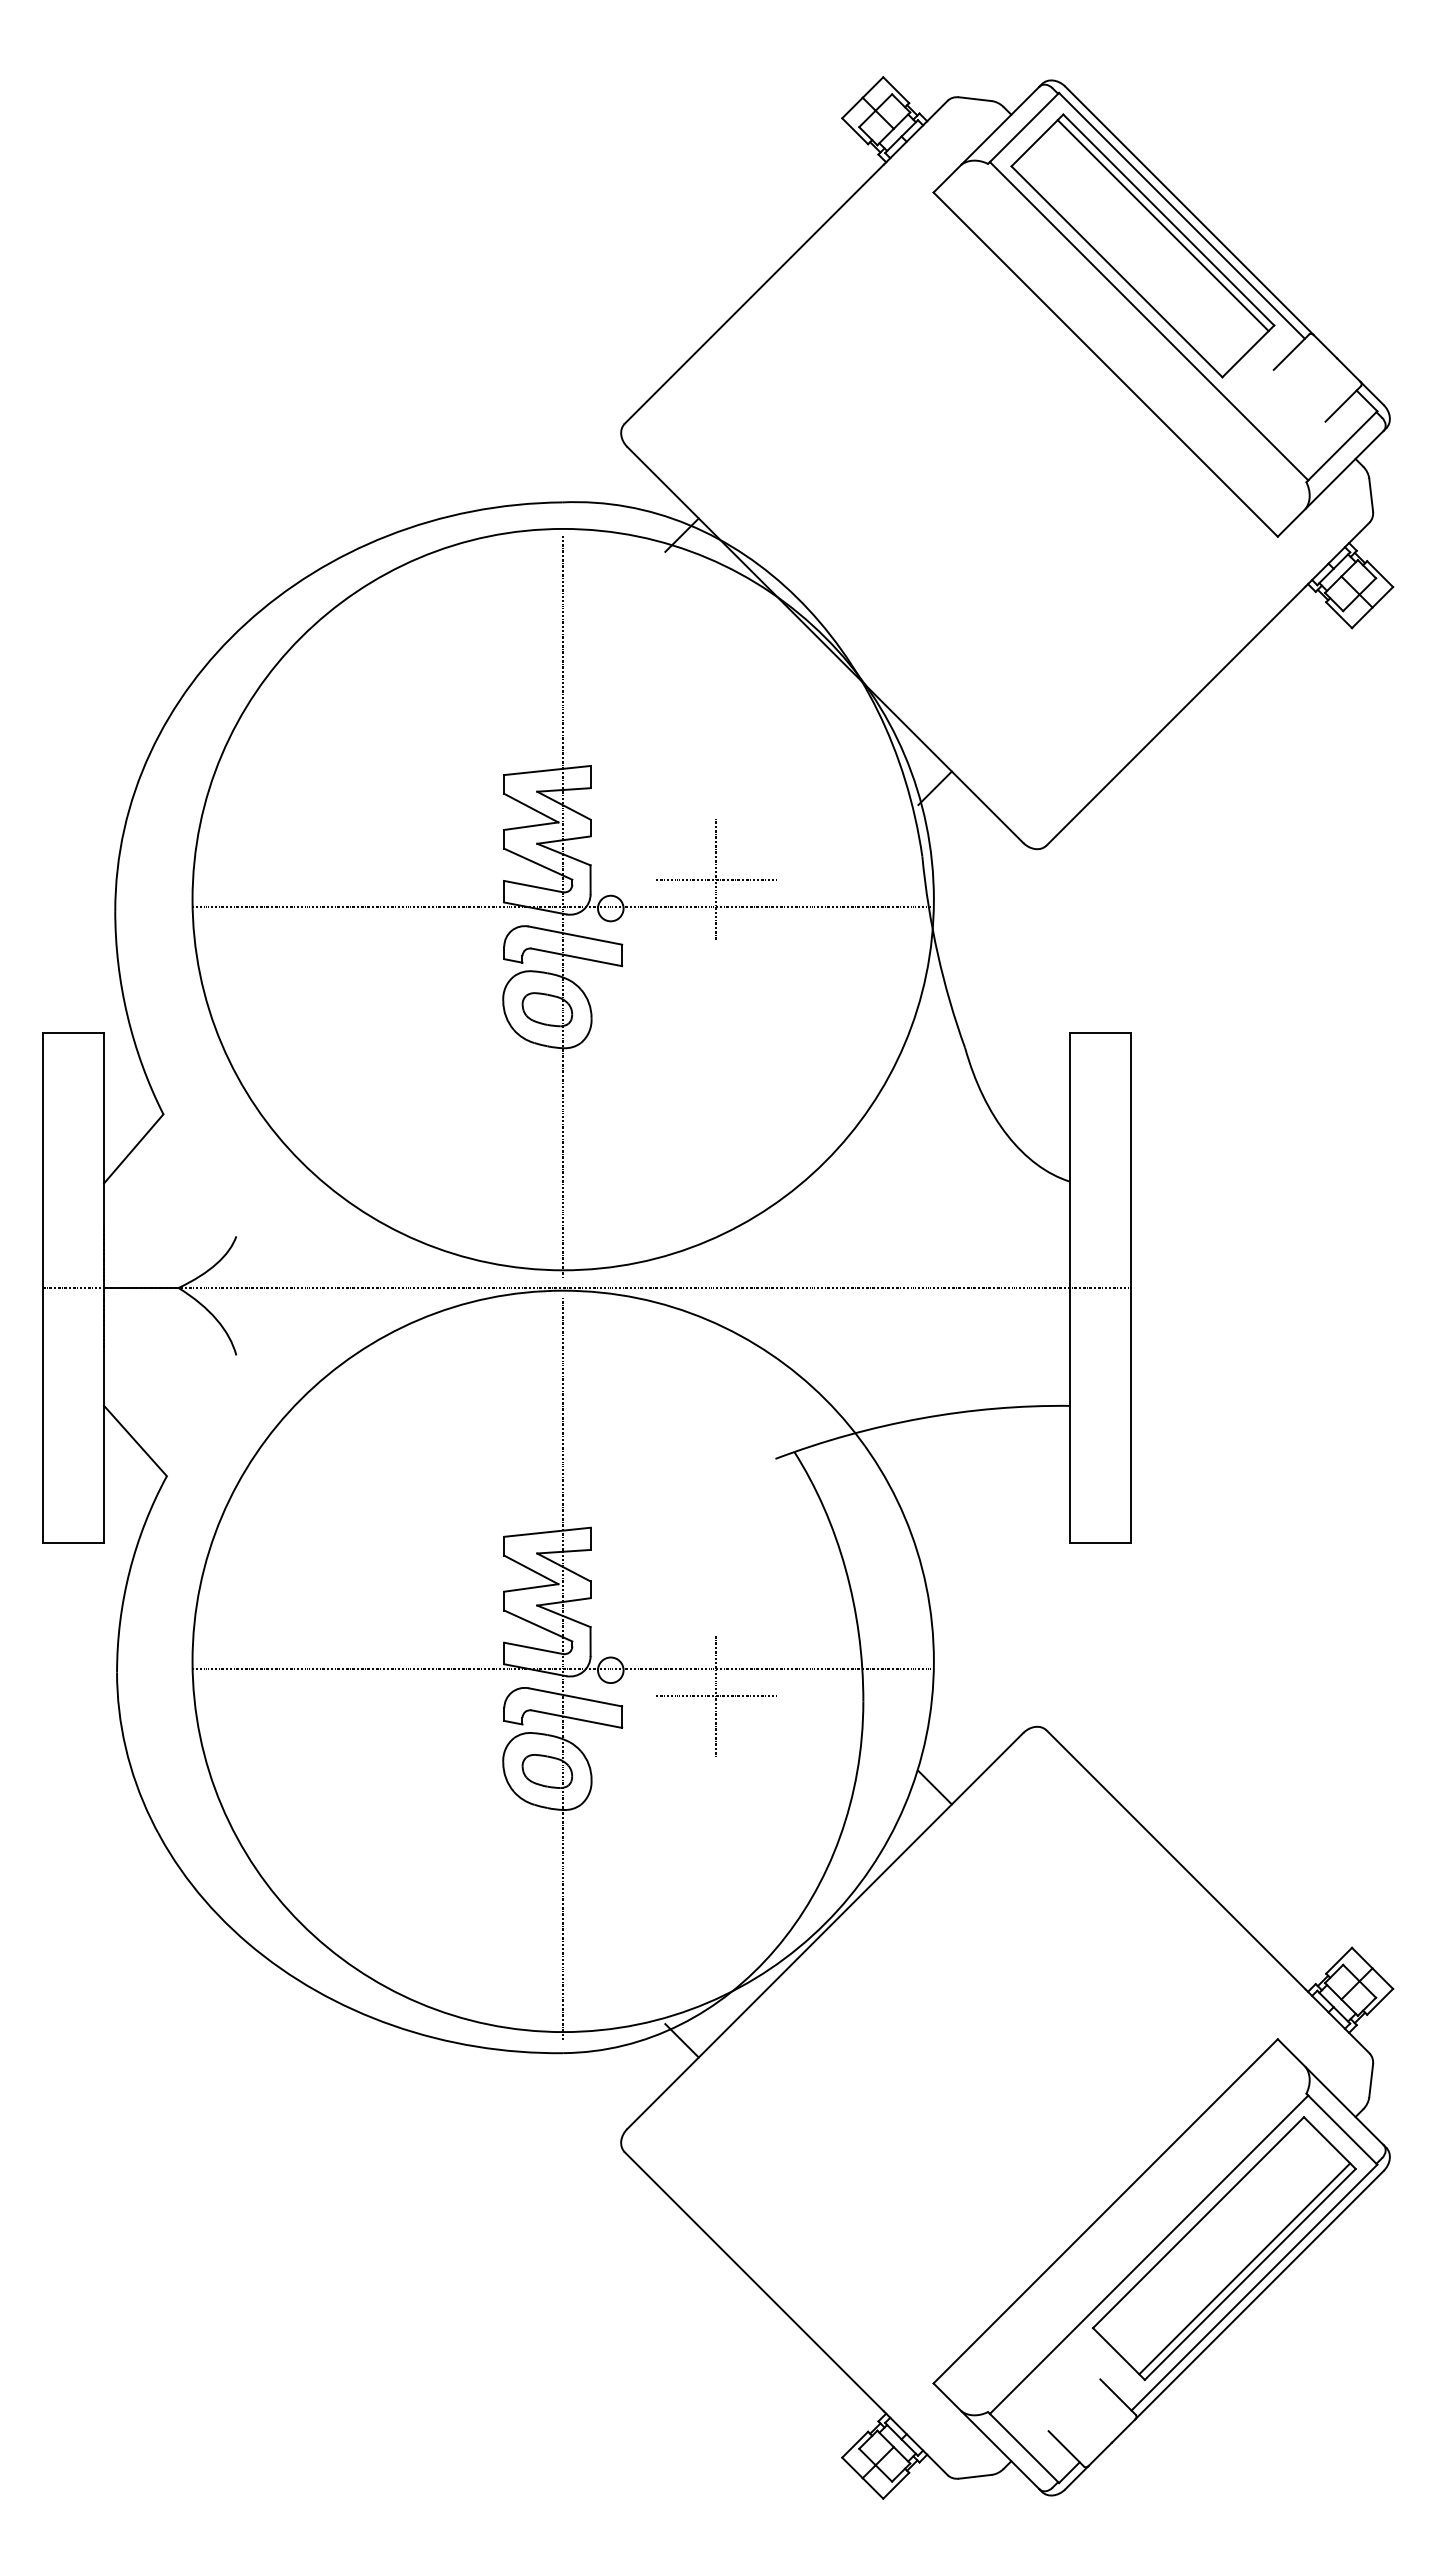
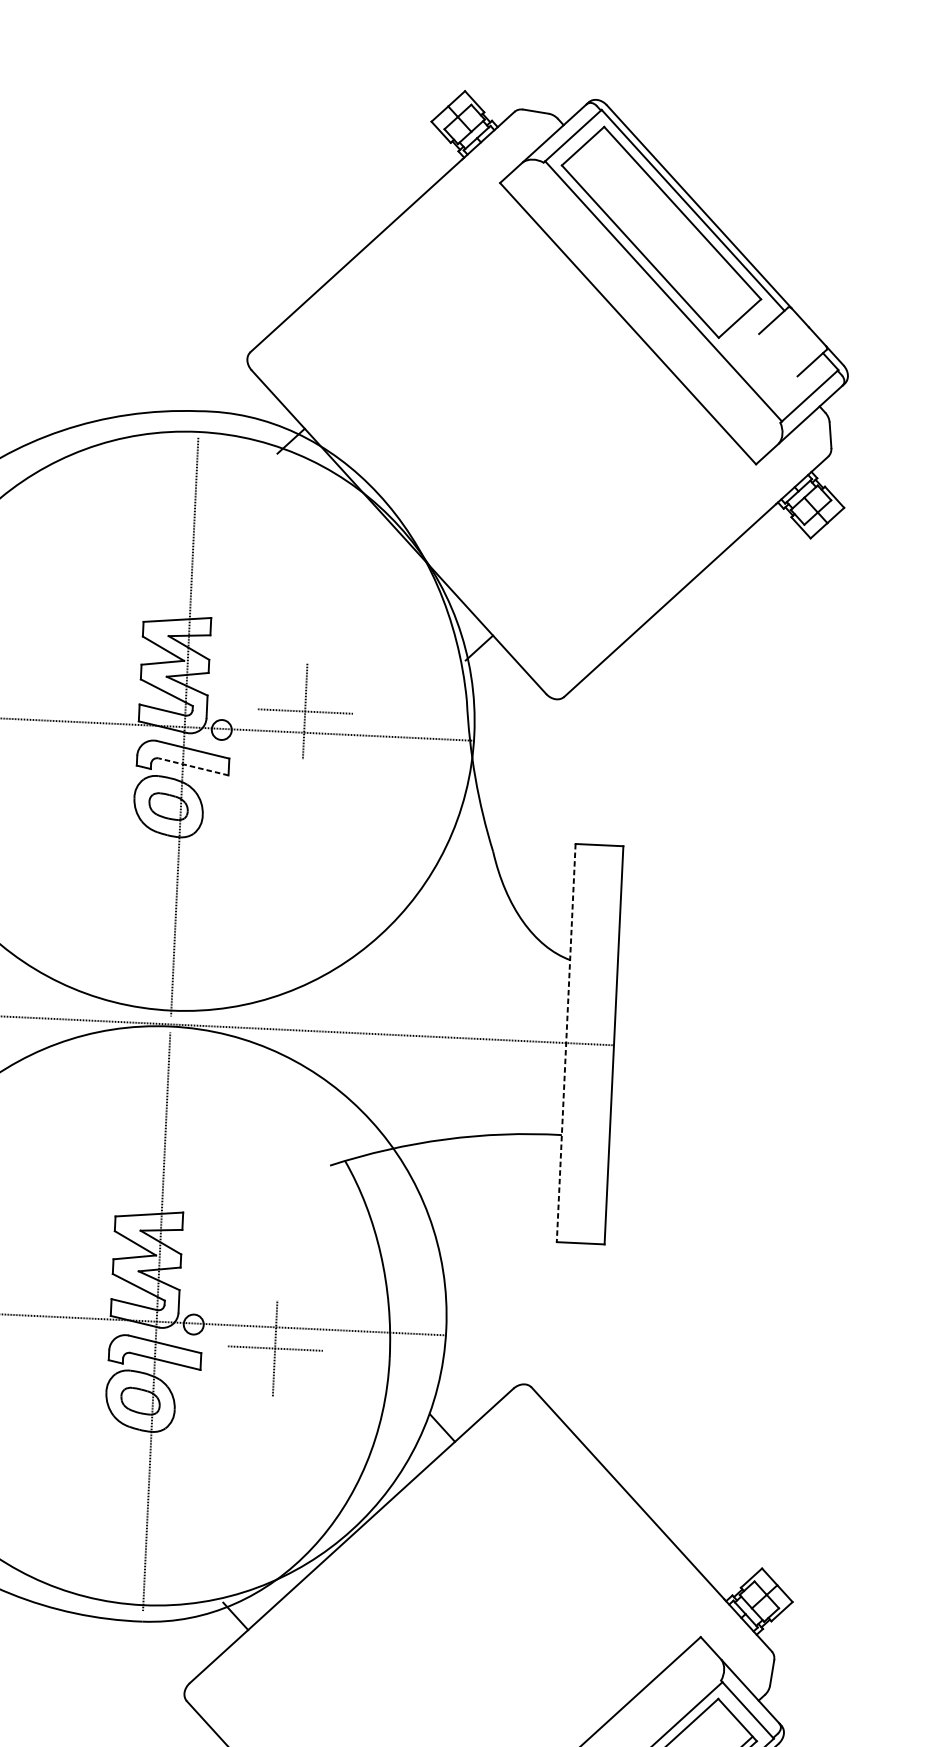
line: (1162, 225) -> (677, 217), removed
line: (576, 957) -> (193, 766), solid -> dashed
line: (1069, 1288) -> (565, 1043), solid -> dashed

